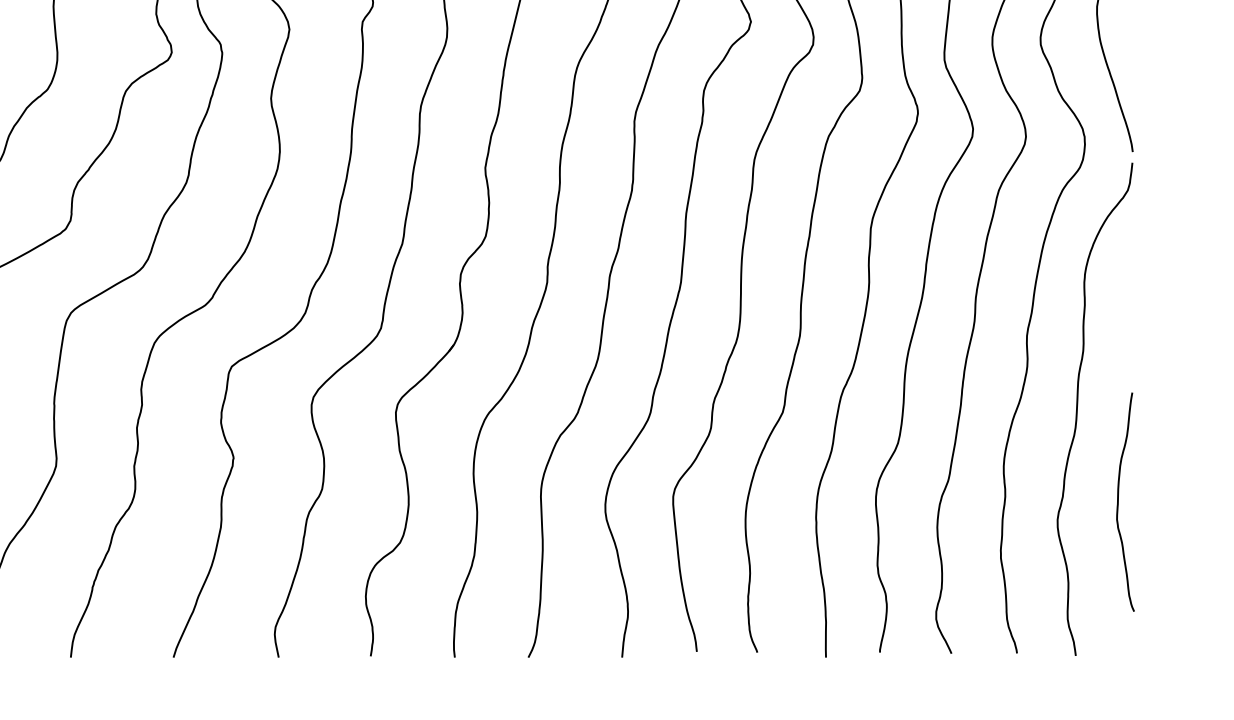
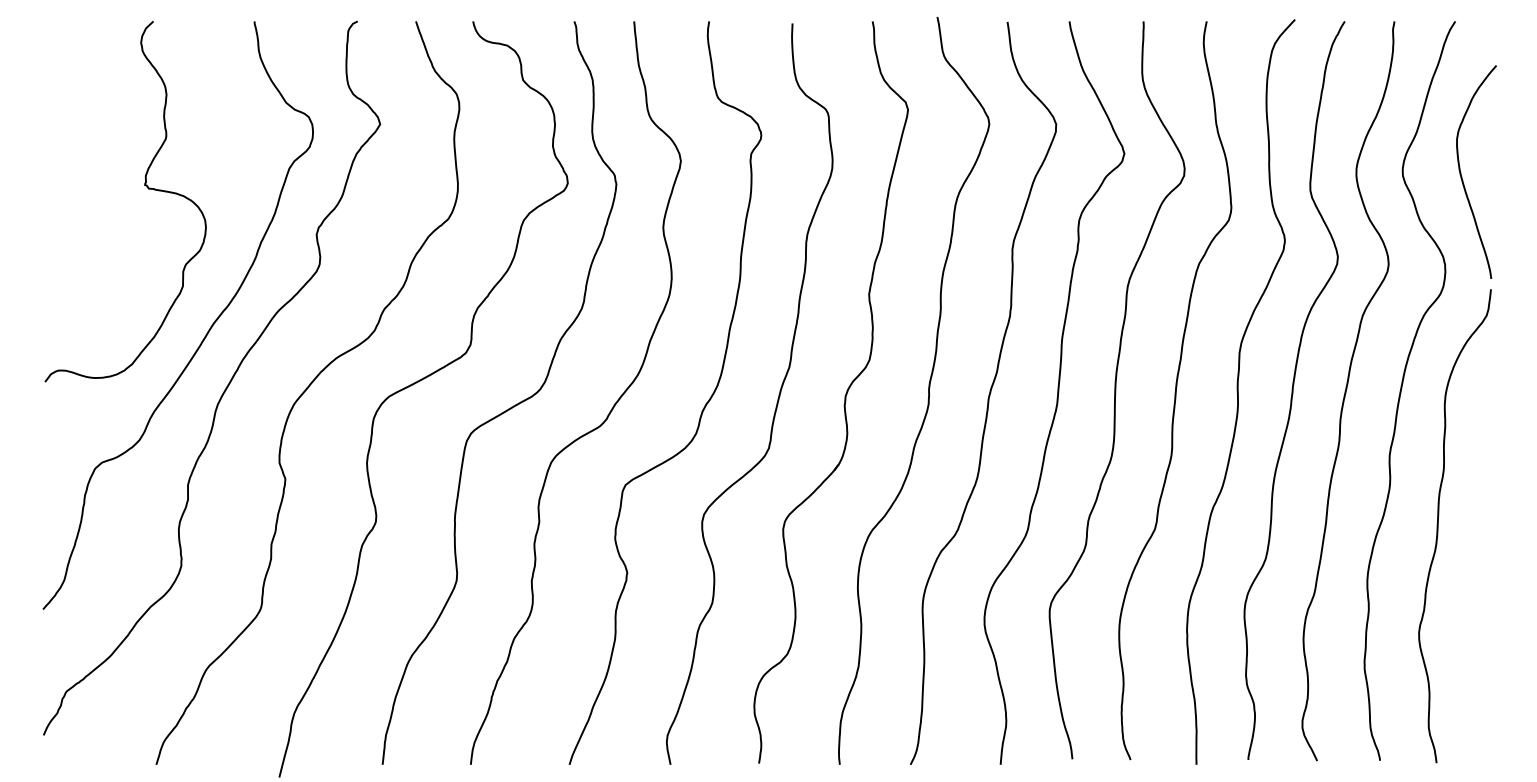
curve: (1118, 502) -> (1477, 615), removed

